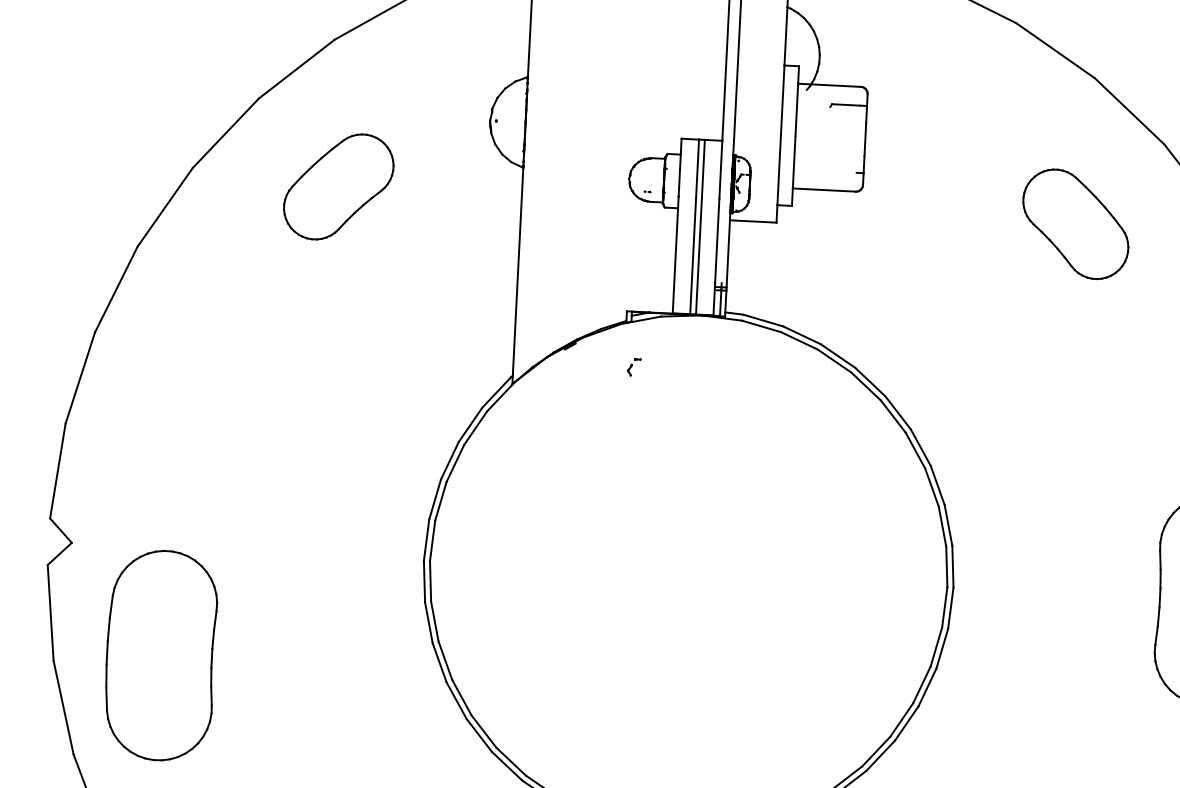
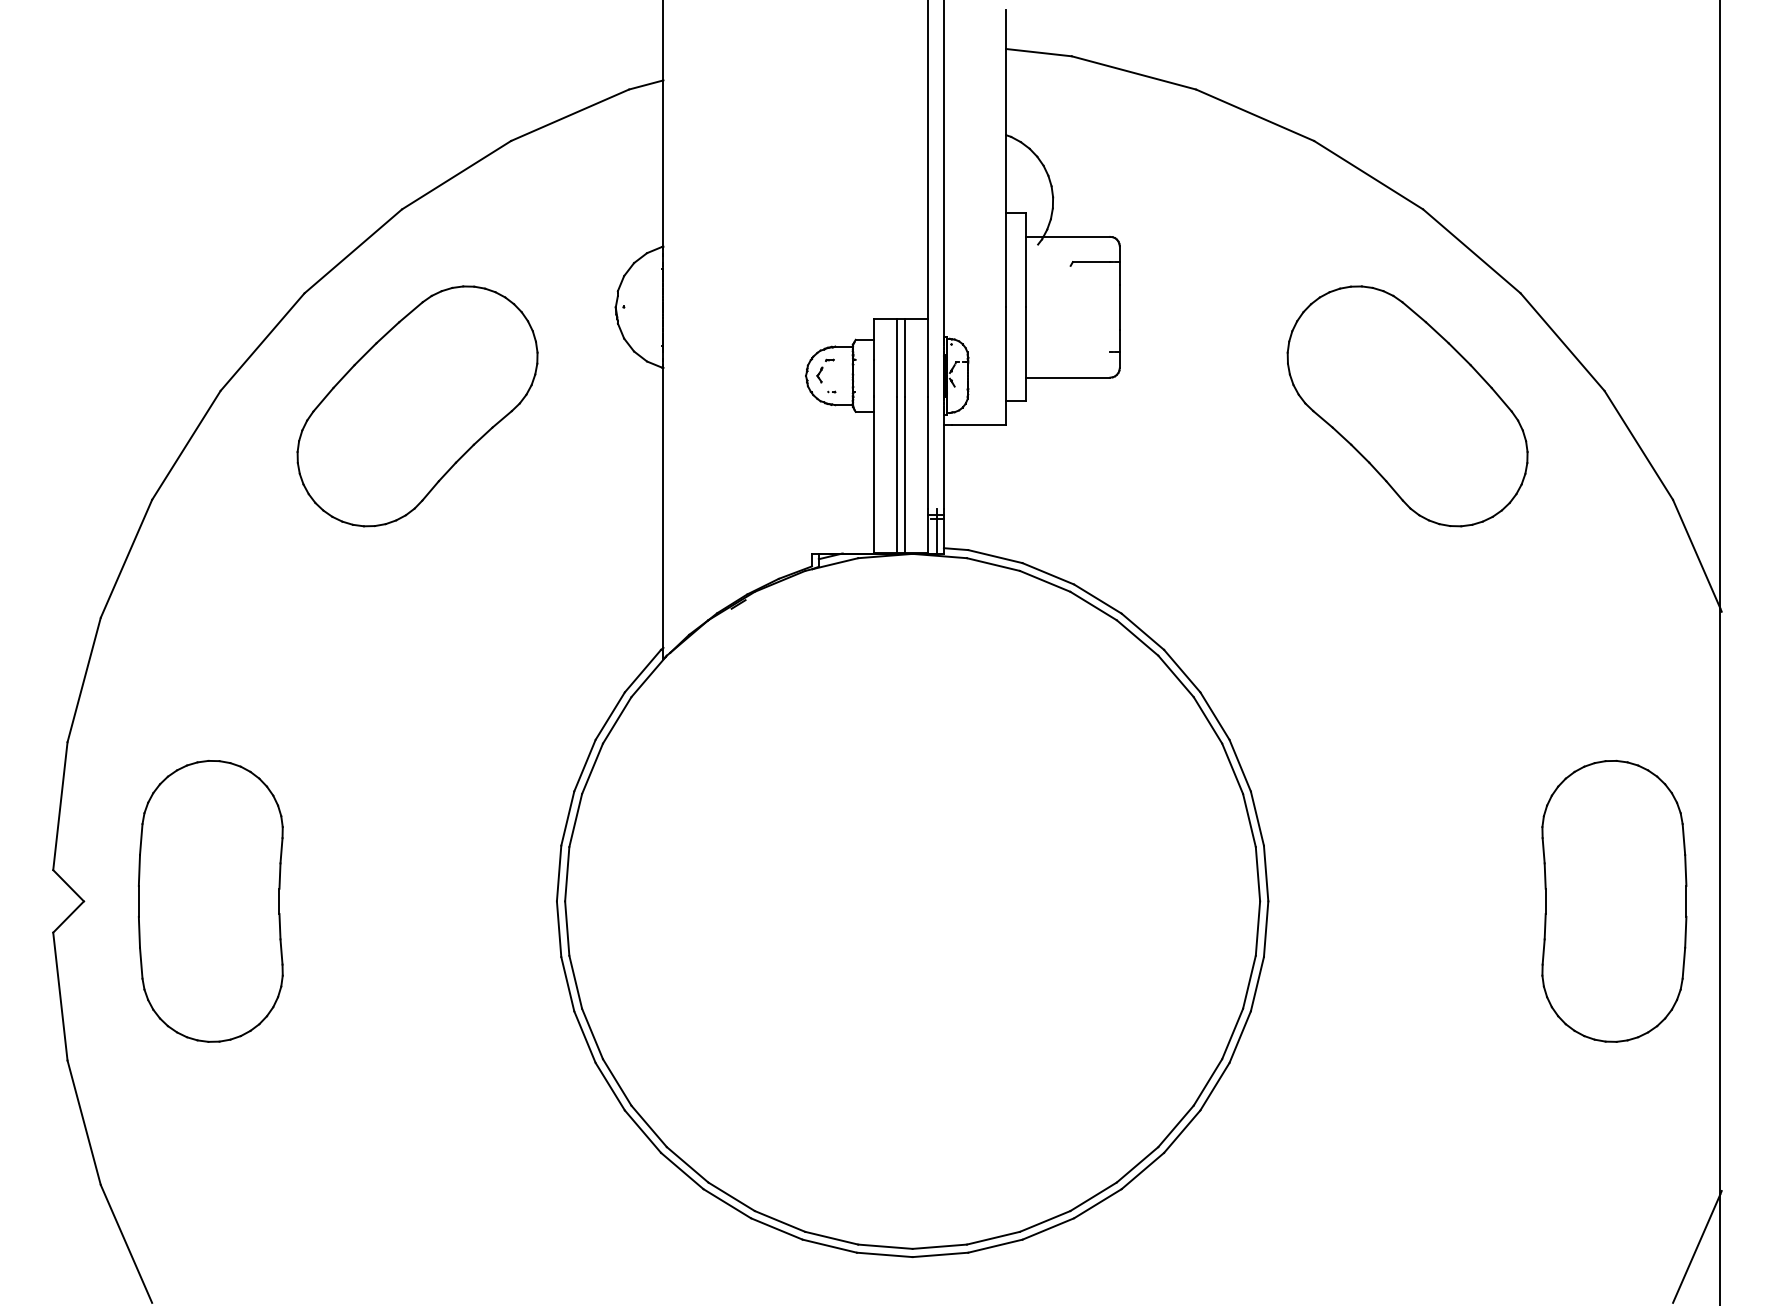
part: (338, 187) -> (417, 406), size x1.67
part: (1075, 224) -> (1407, 406), size x1.67
part: (634, 366) -> (825, 370), moved
part: (160, 655) -> (210, 901), moved

